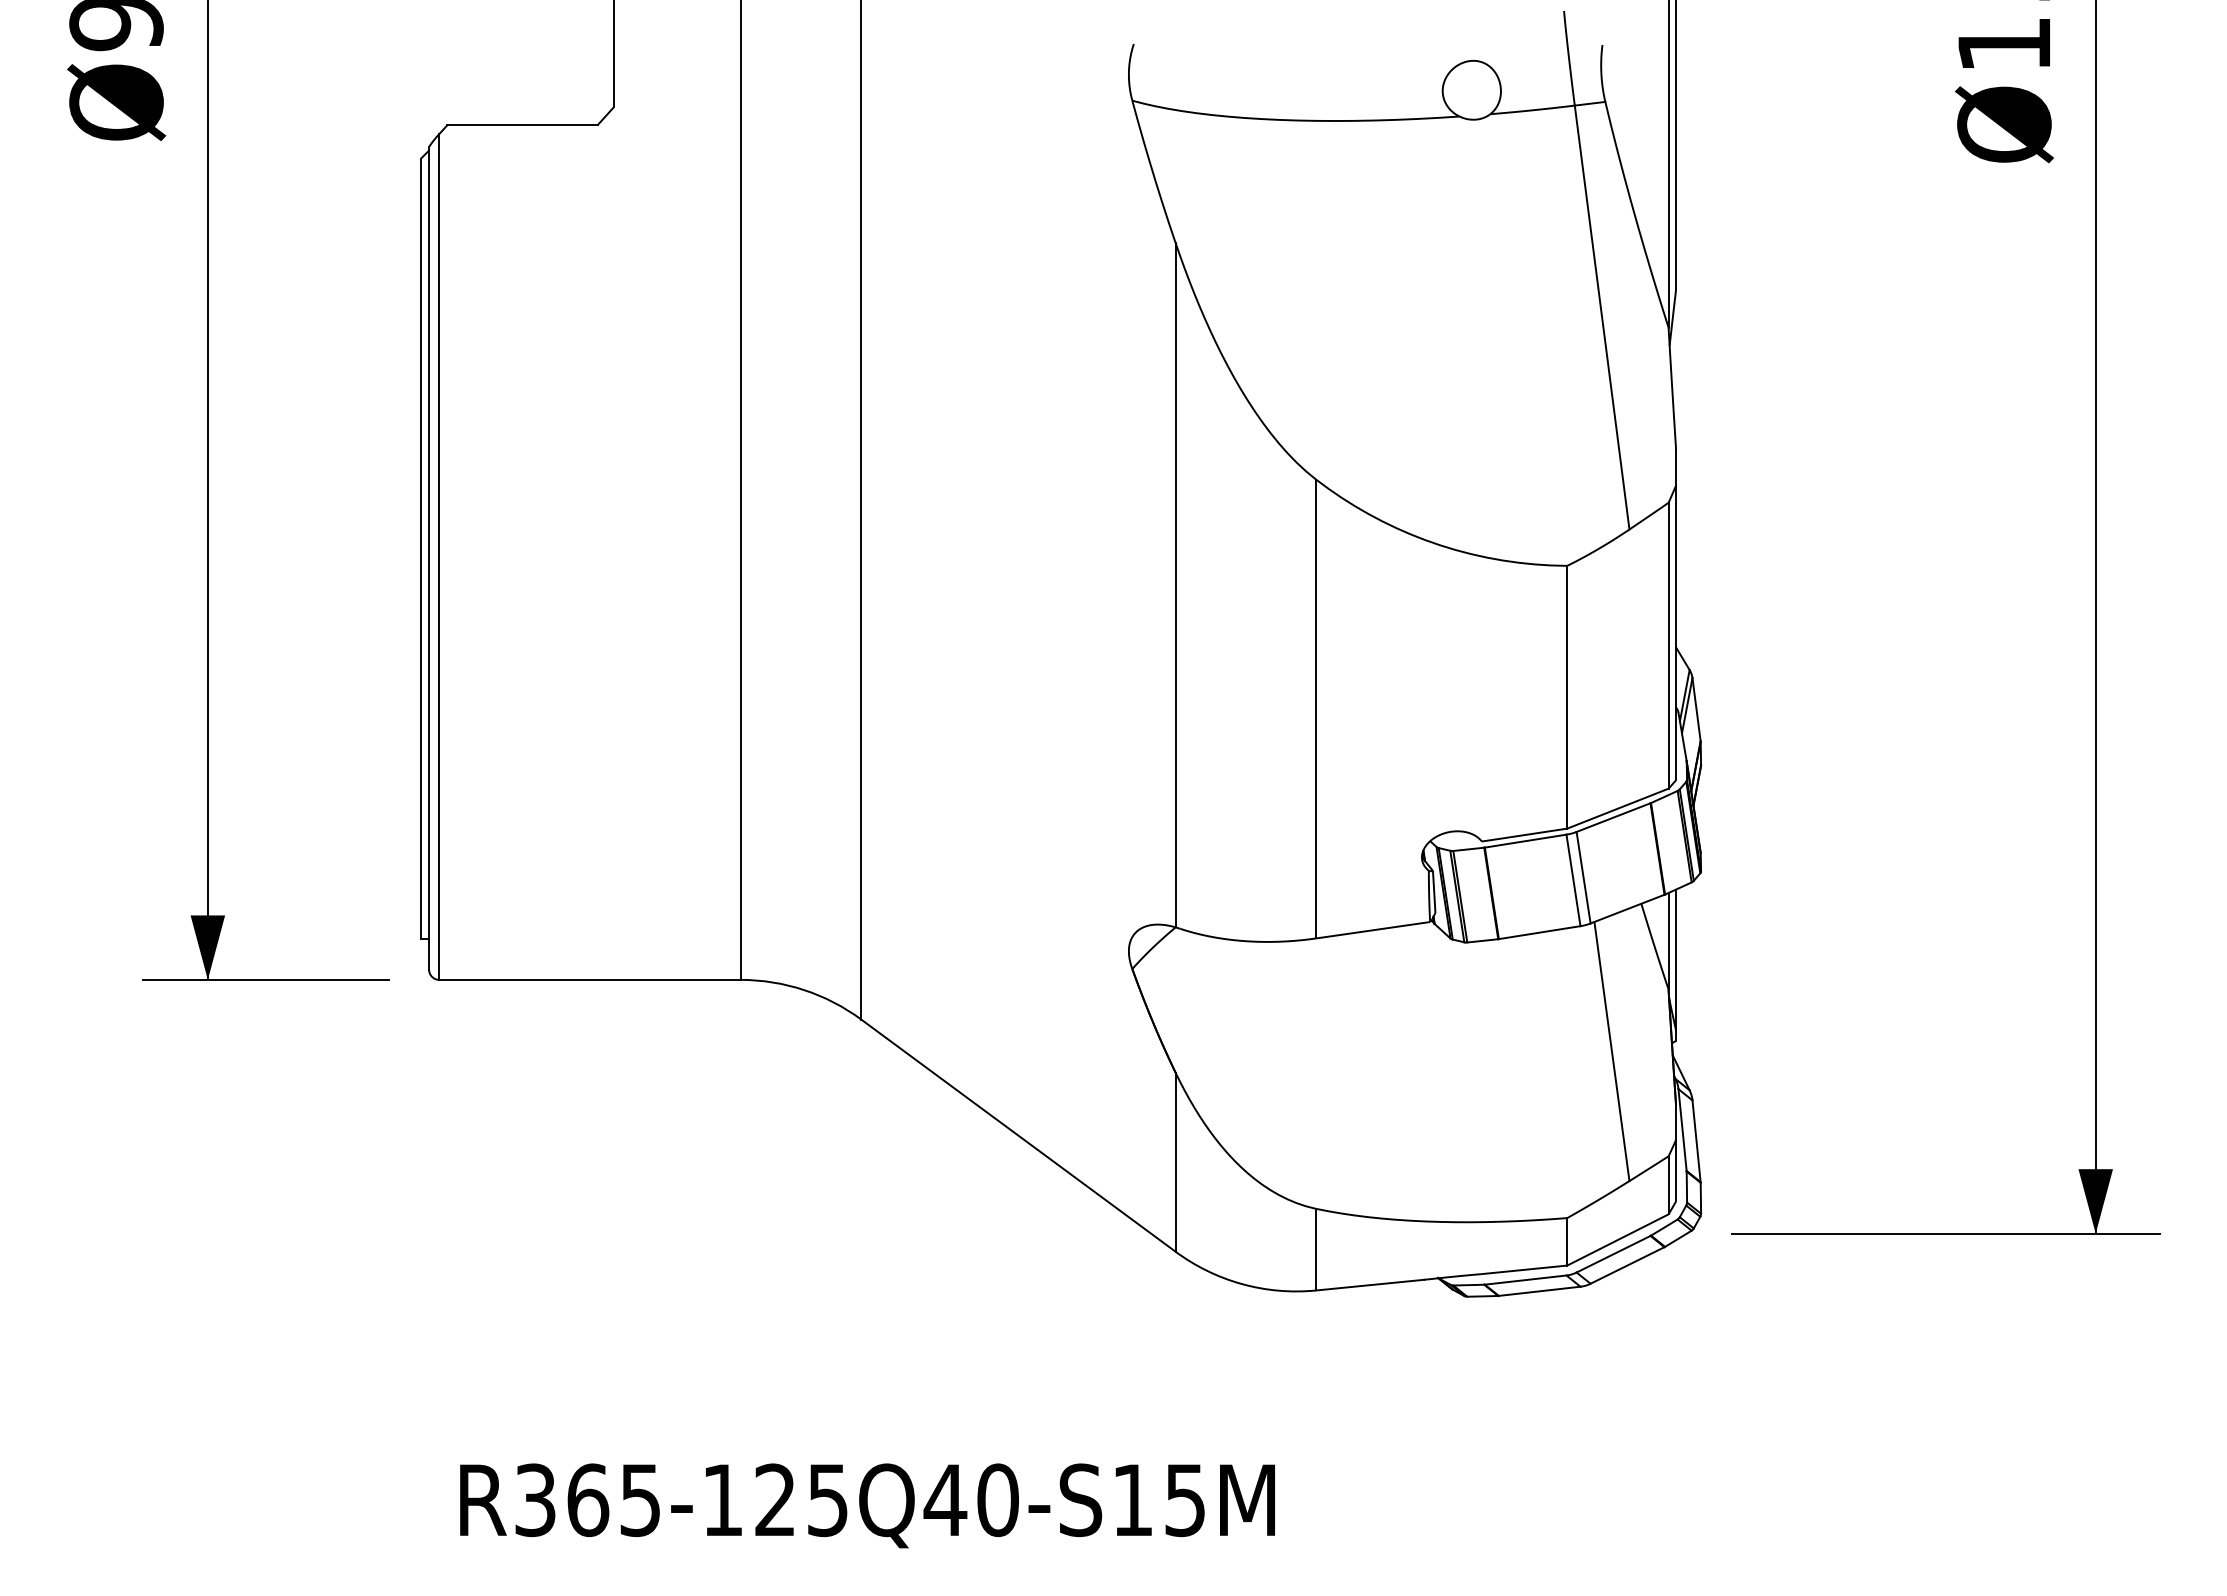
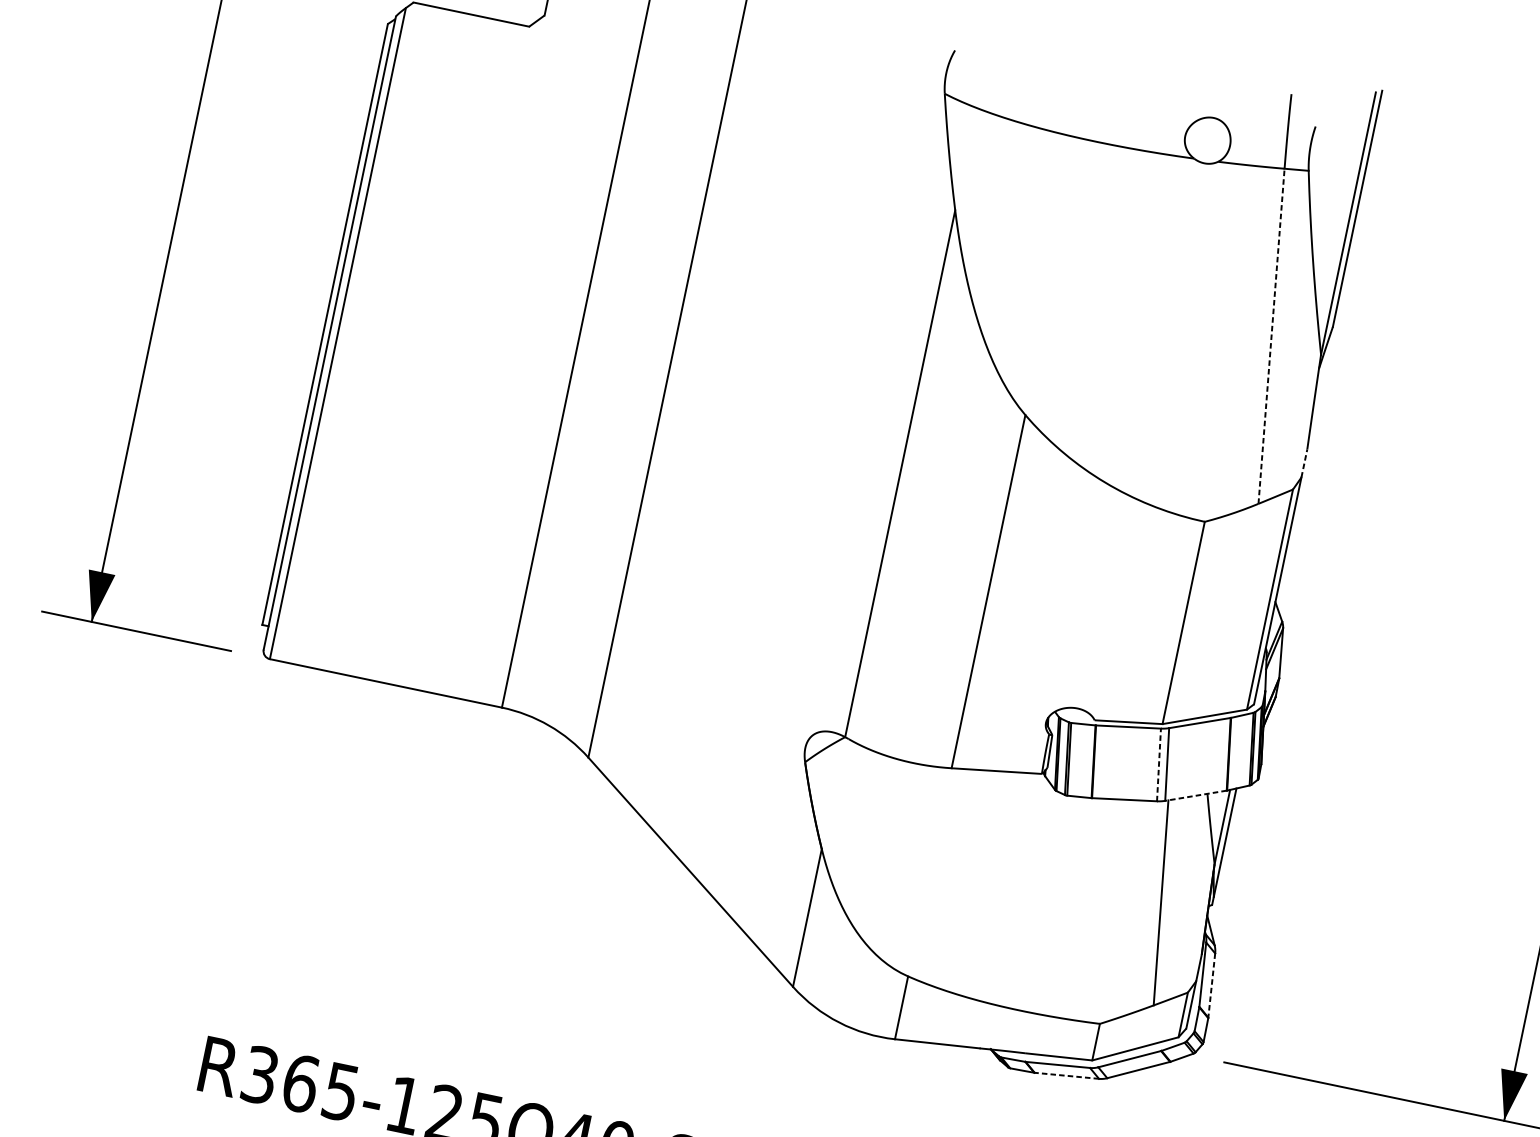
line: (1602, 317) -> (1271, 336), solid -> dashed
line: (1676, 466) -> (1304, 462), solid -> dashed
line: (1573, 879) -> (1159, 764), solid -> dashed
line: (1627, 909) -> (1195, 796), solid -> dashed
line: (1696, 1141) -> (1211, 985), solid -> dashed
line: (1539, 1291) -> (1066, 1075), solid -> dashed

